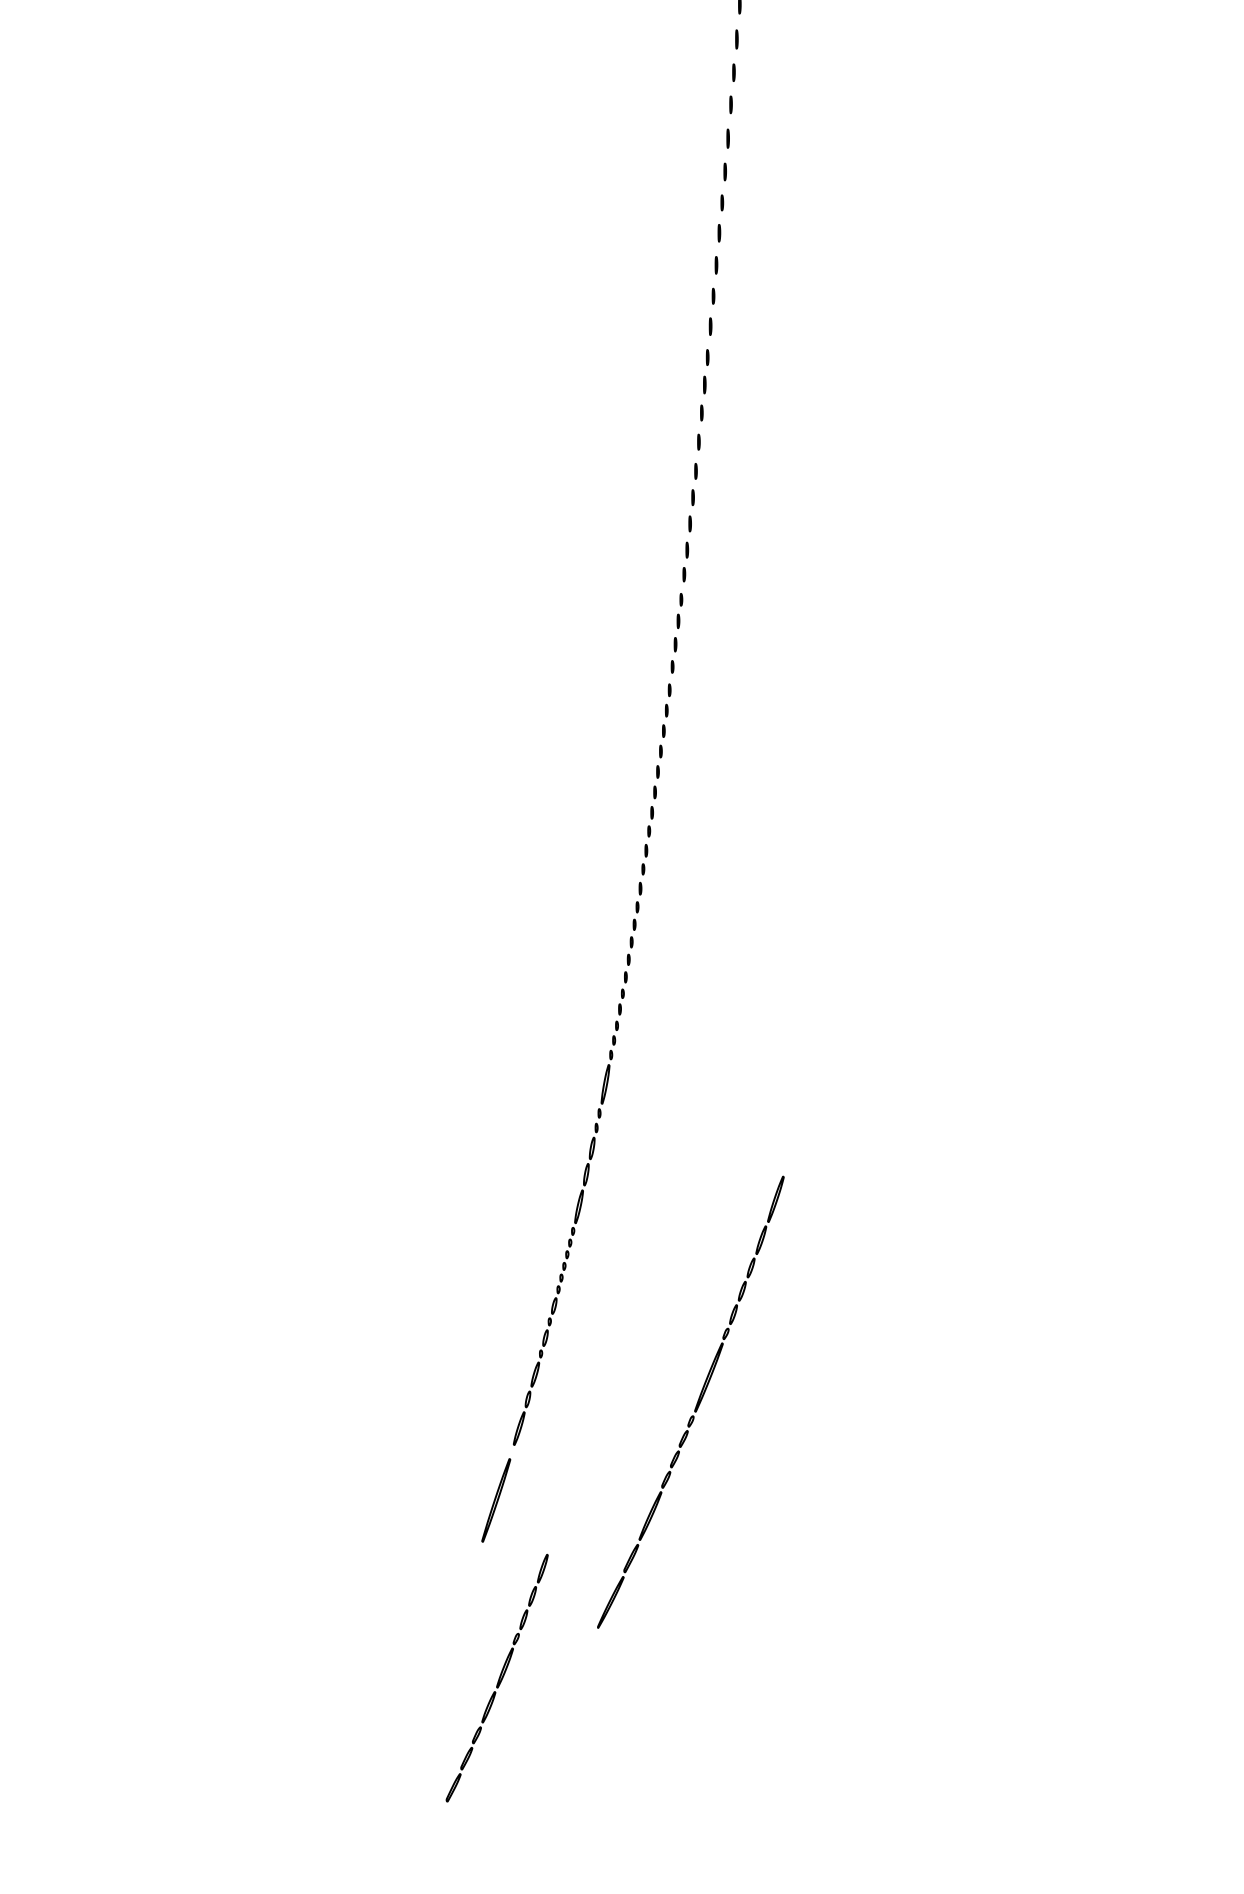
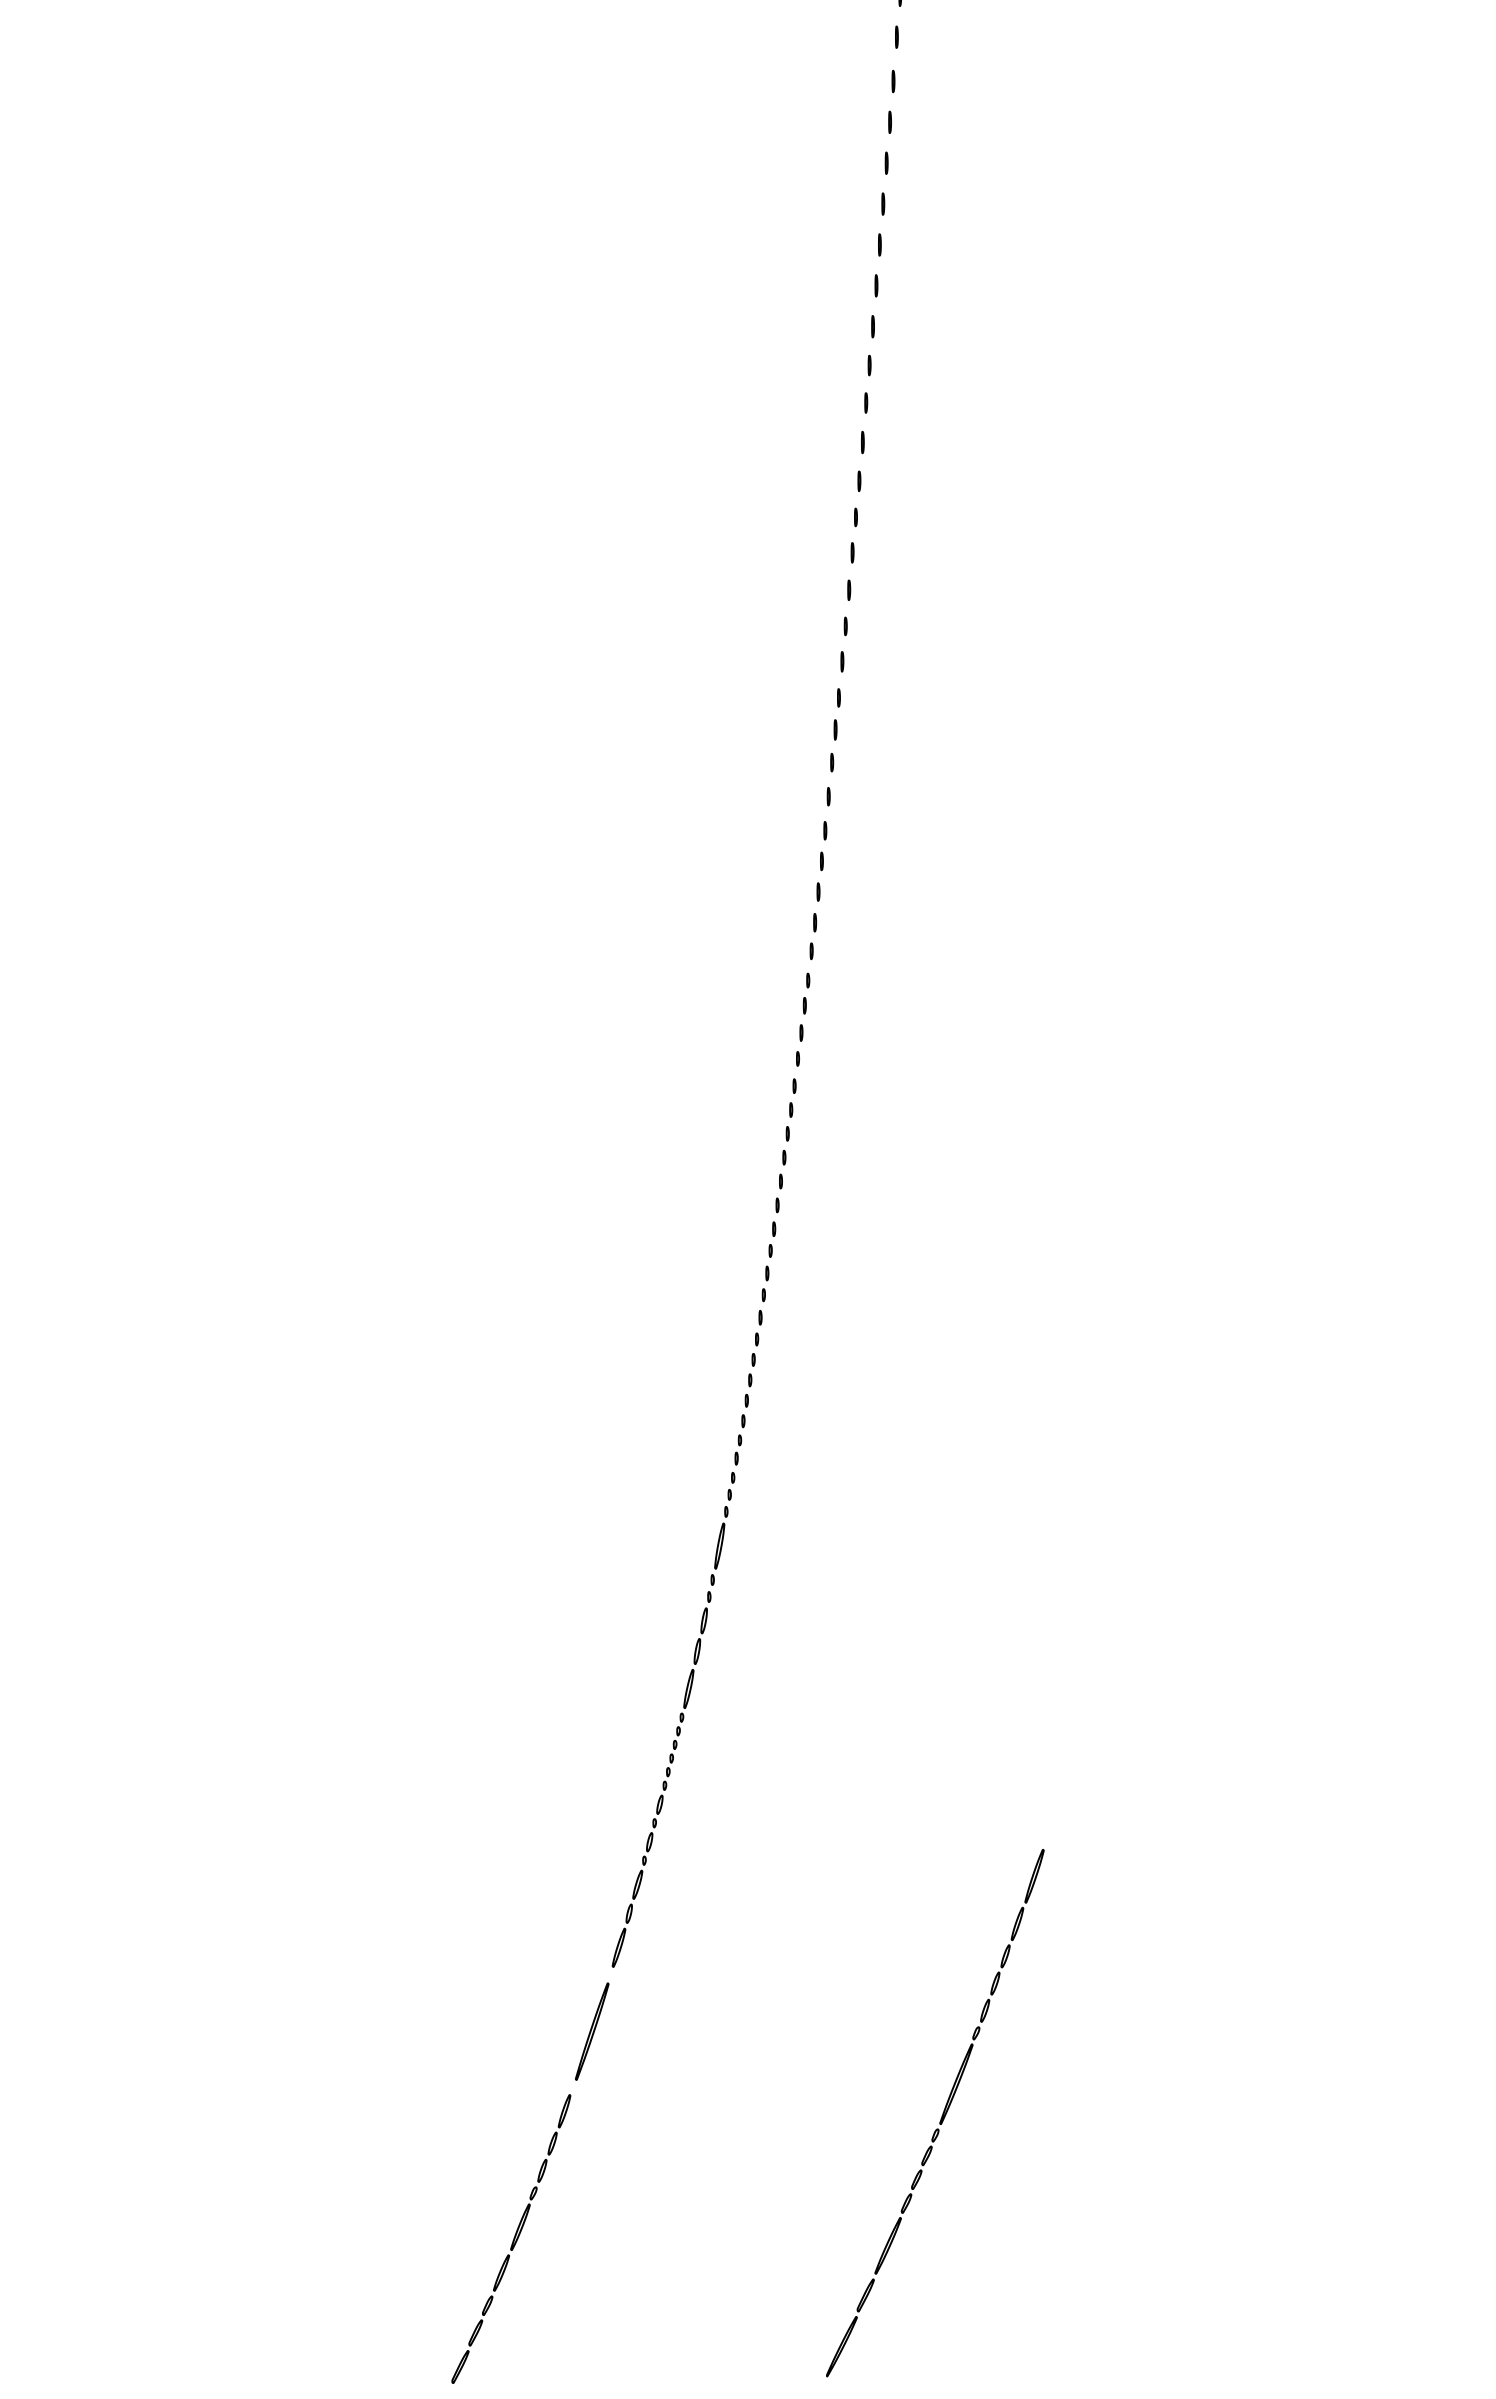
part: (696, 1404) -> (941, 2115), moved
part: (497, 1677) -> (511, 2238), moved

